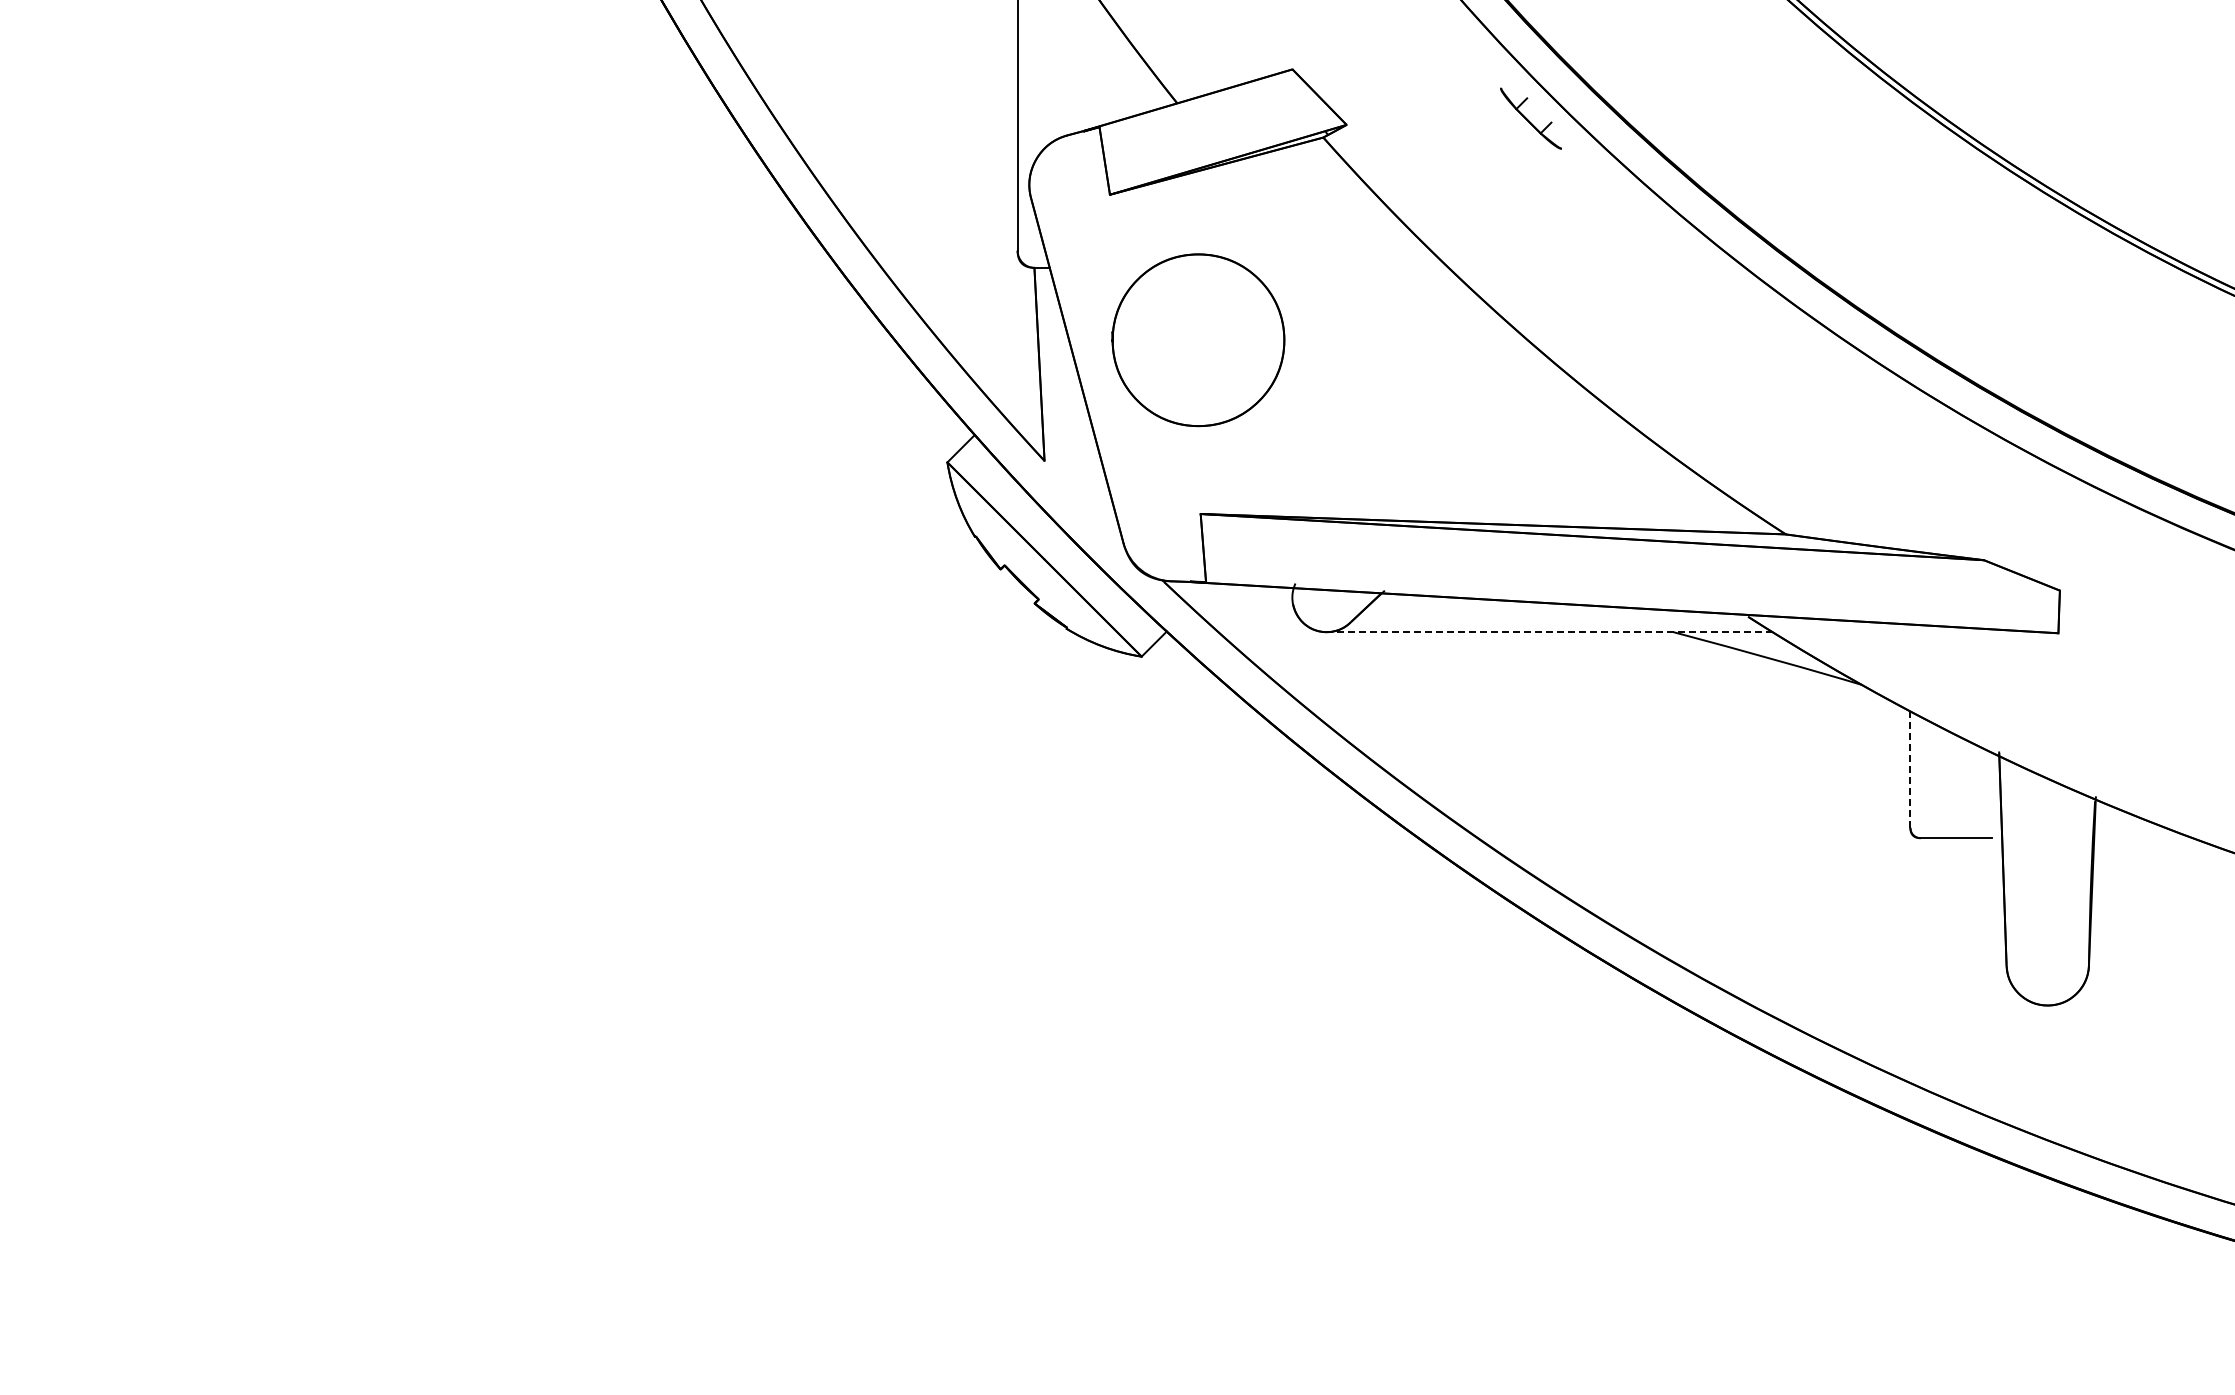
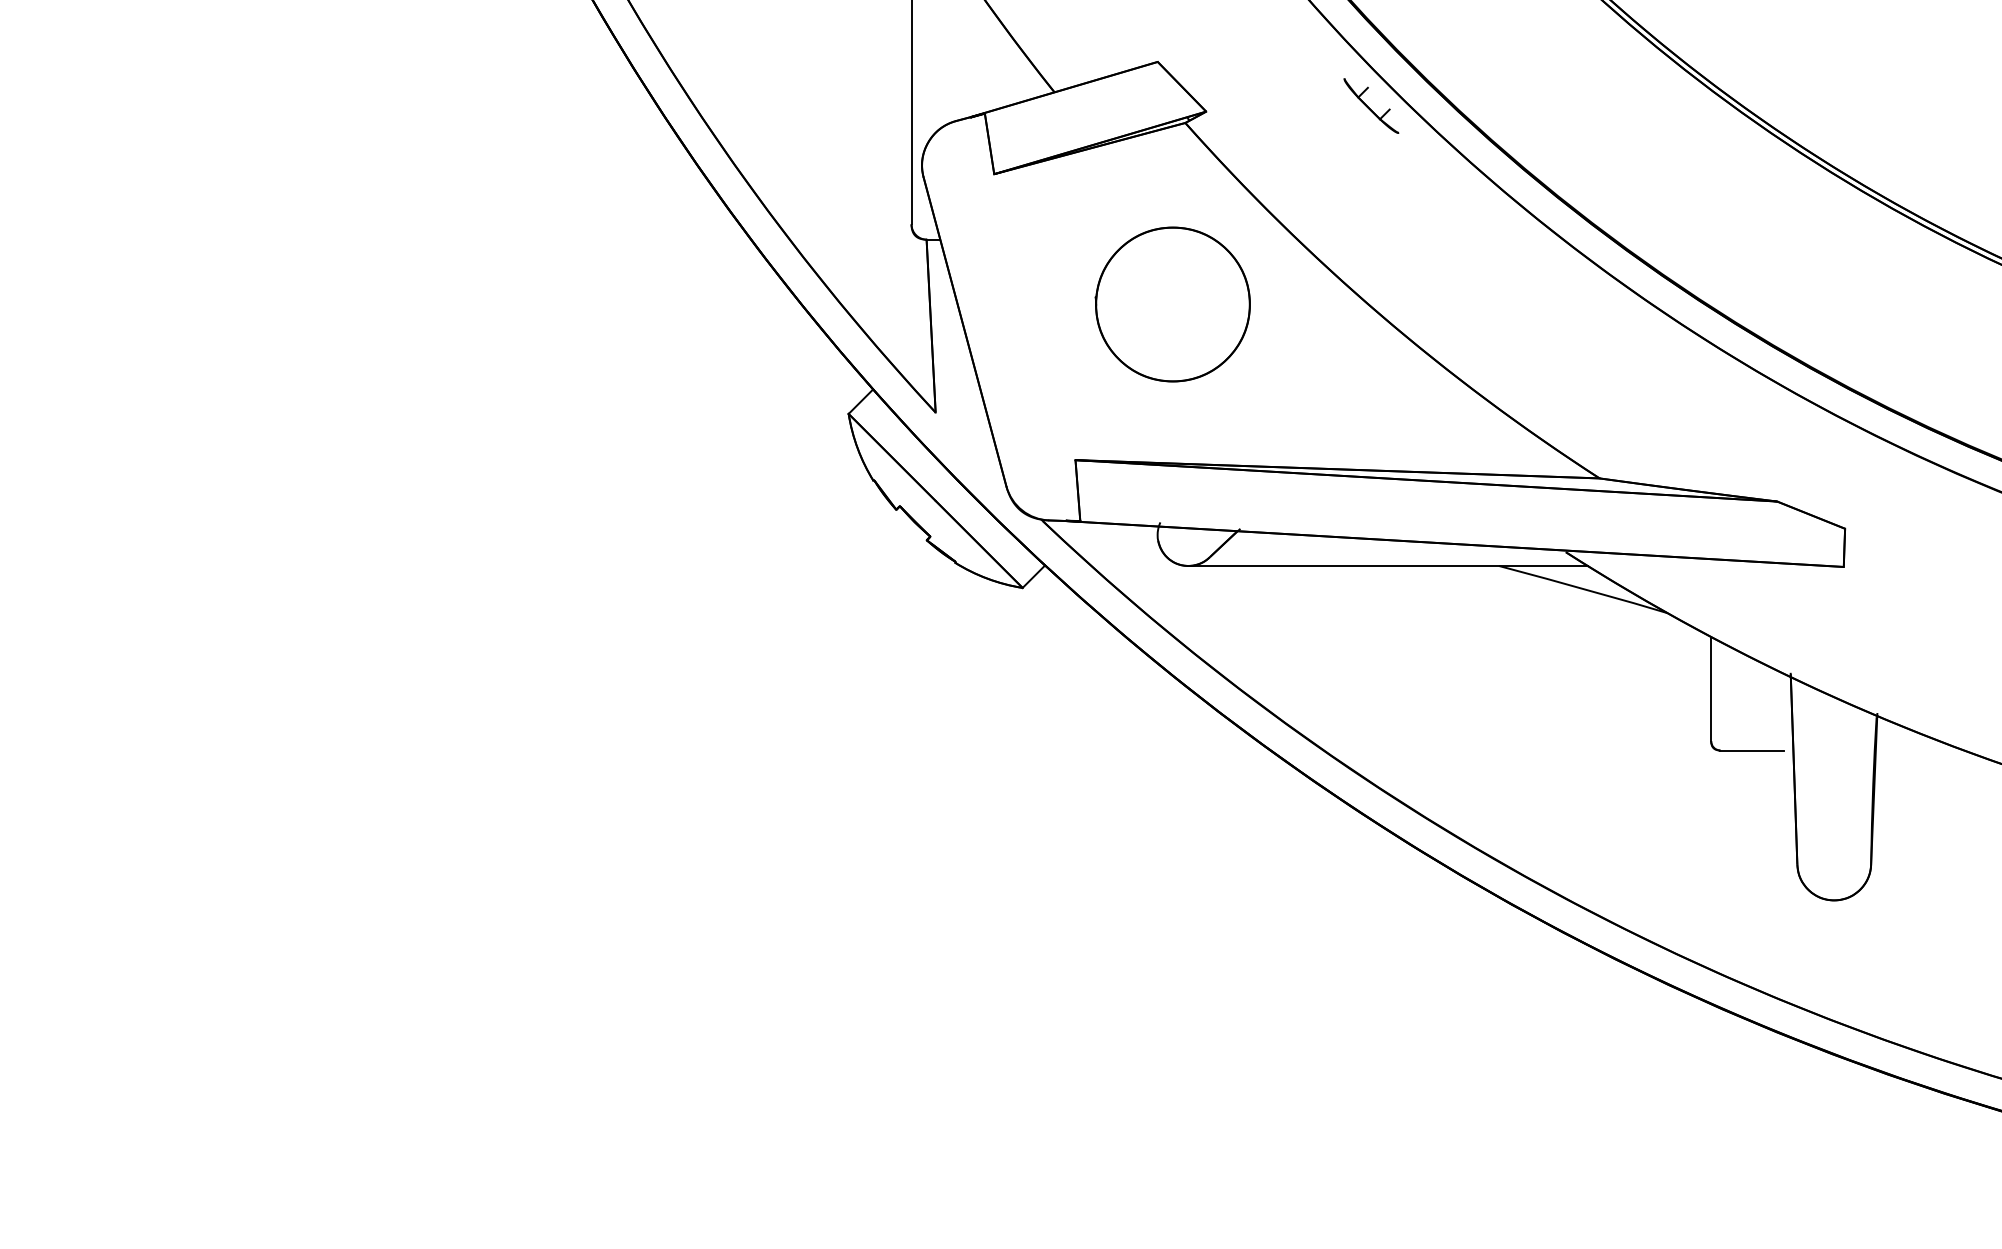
part: (1198, 340) -> (1172, 304), moved
line: (1549, 632) -> (1387, 566), dashed -> solid
line: (1910, 769) -> (1711, 688), dashed -> solid

